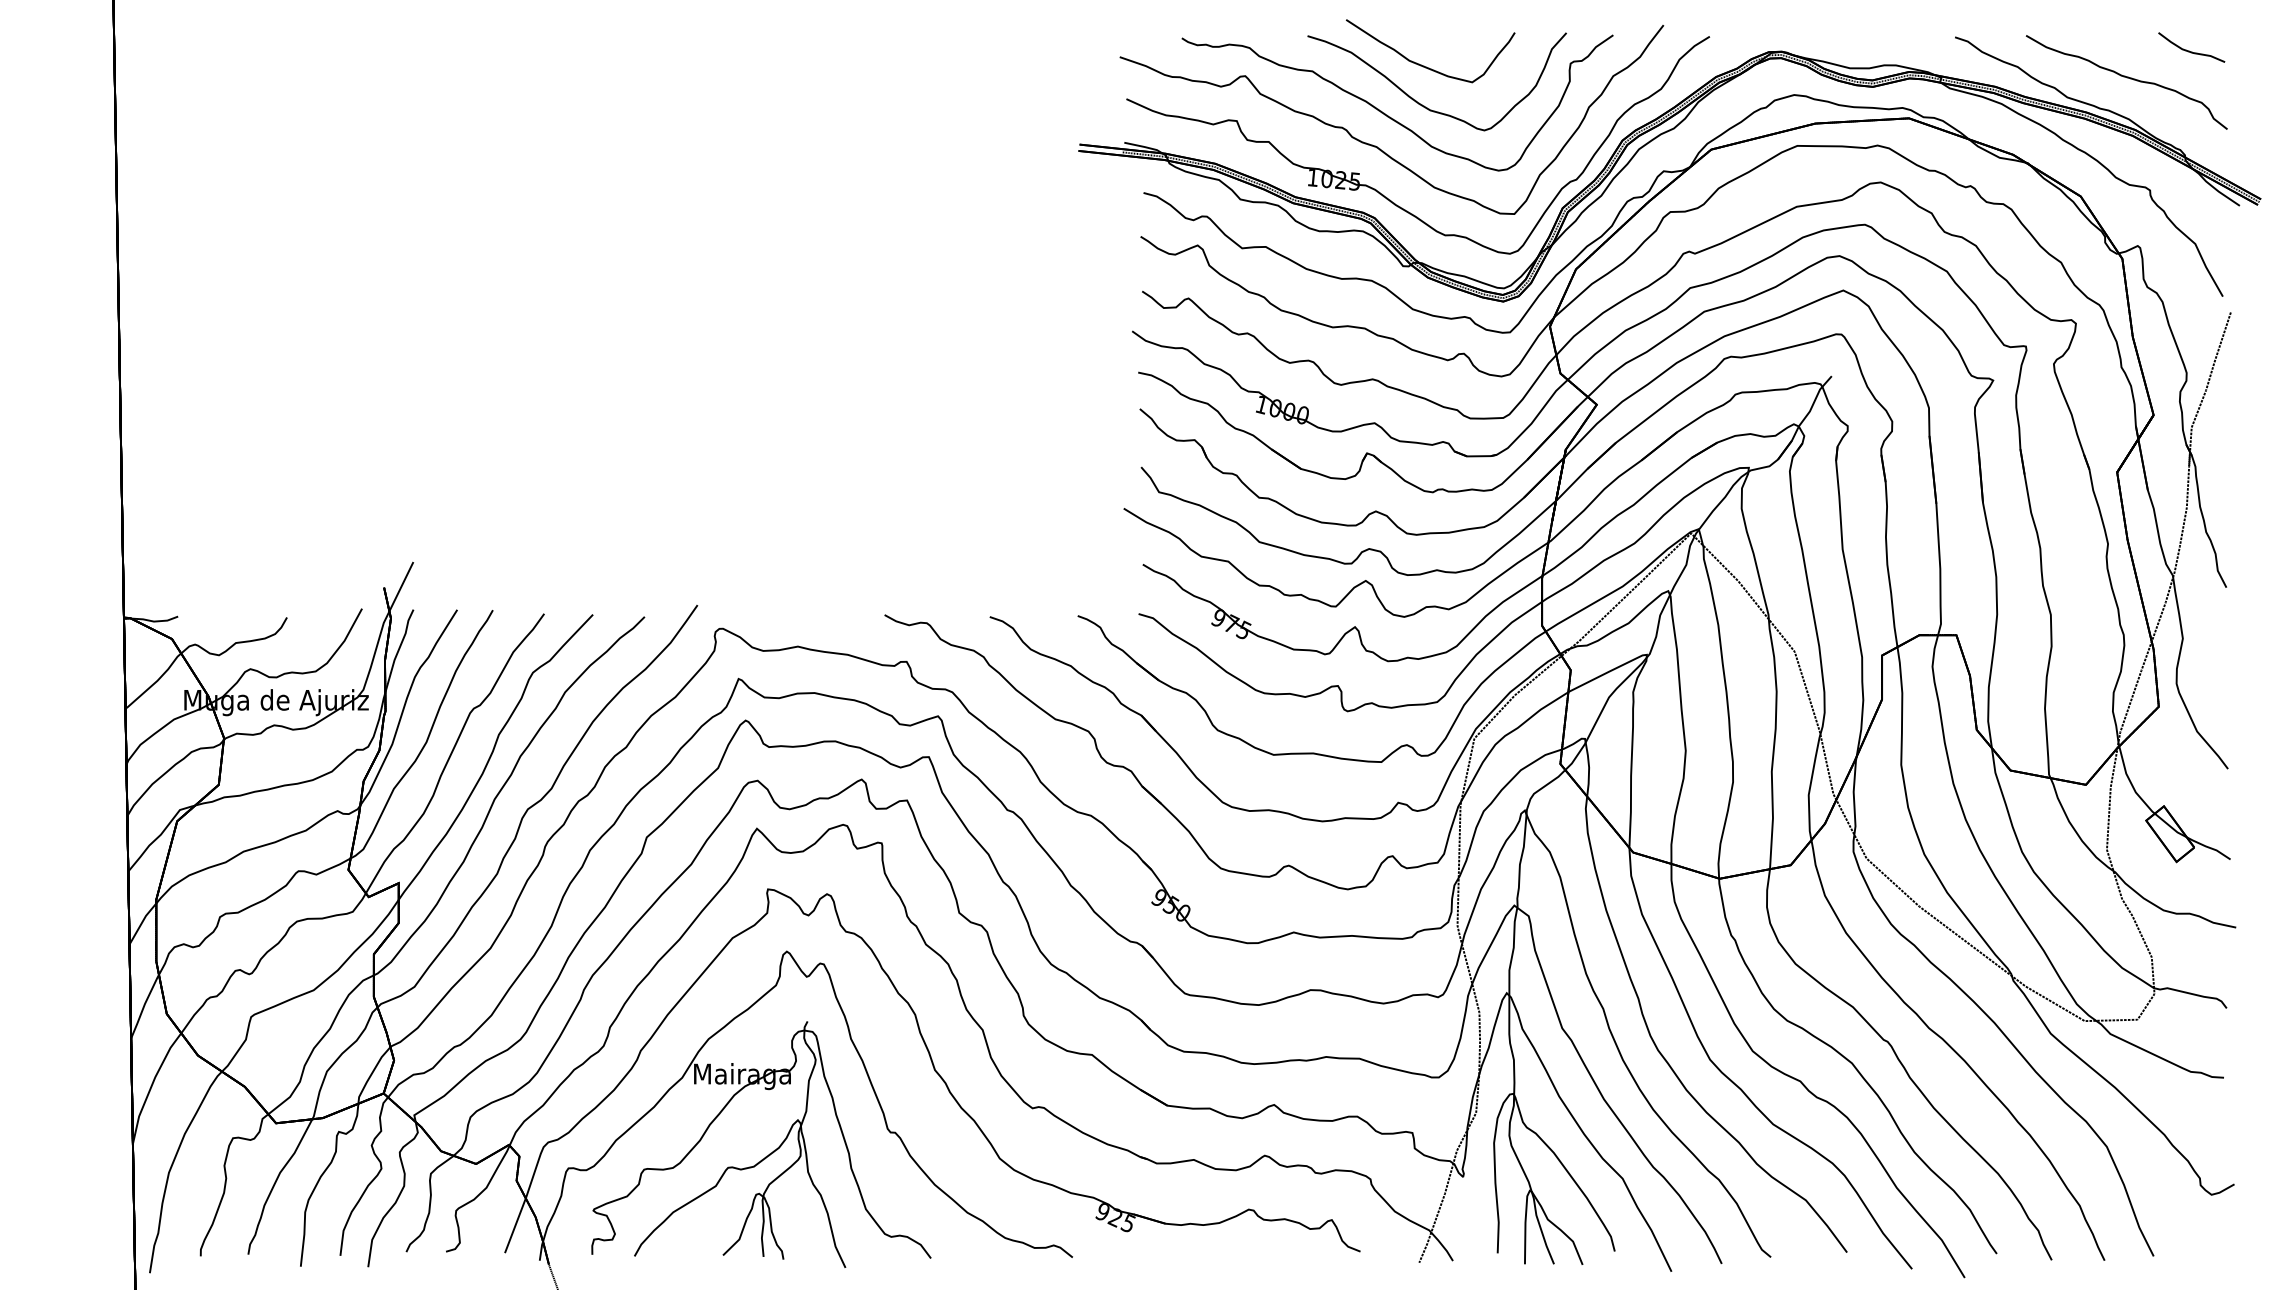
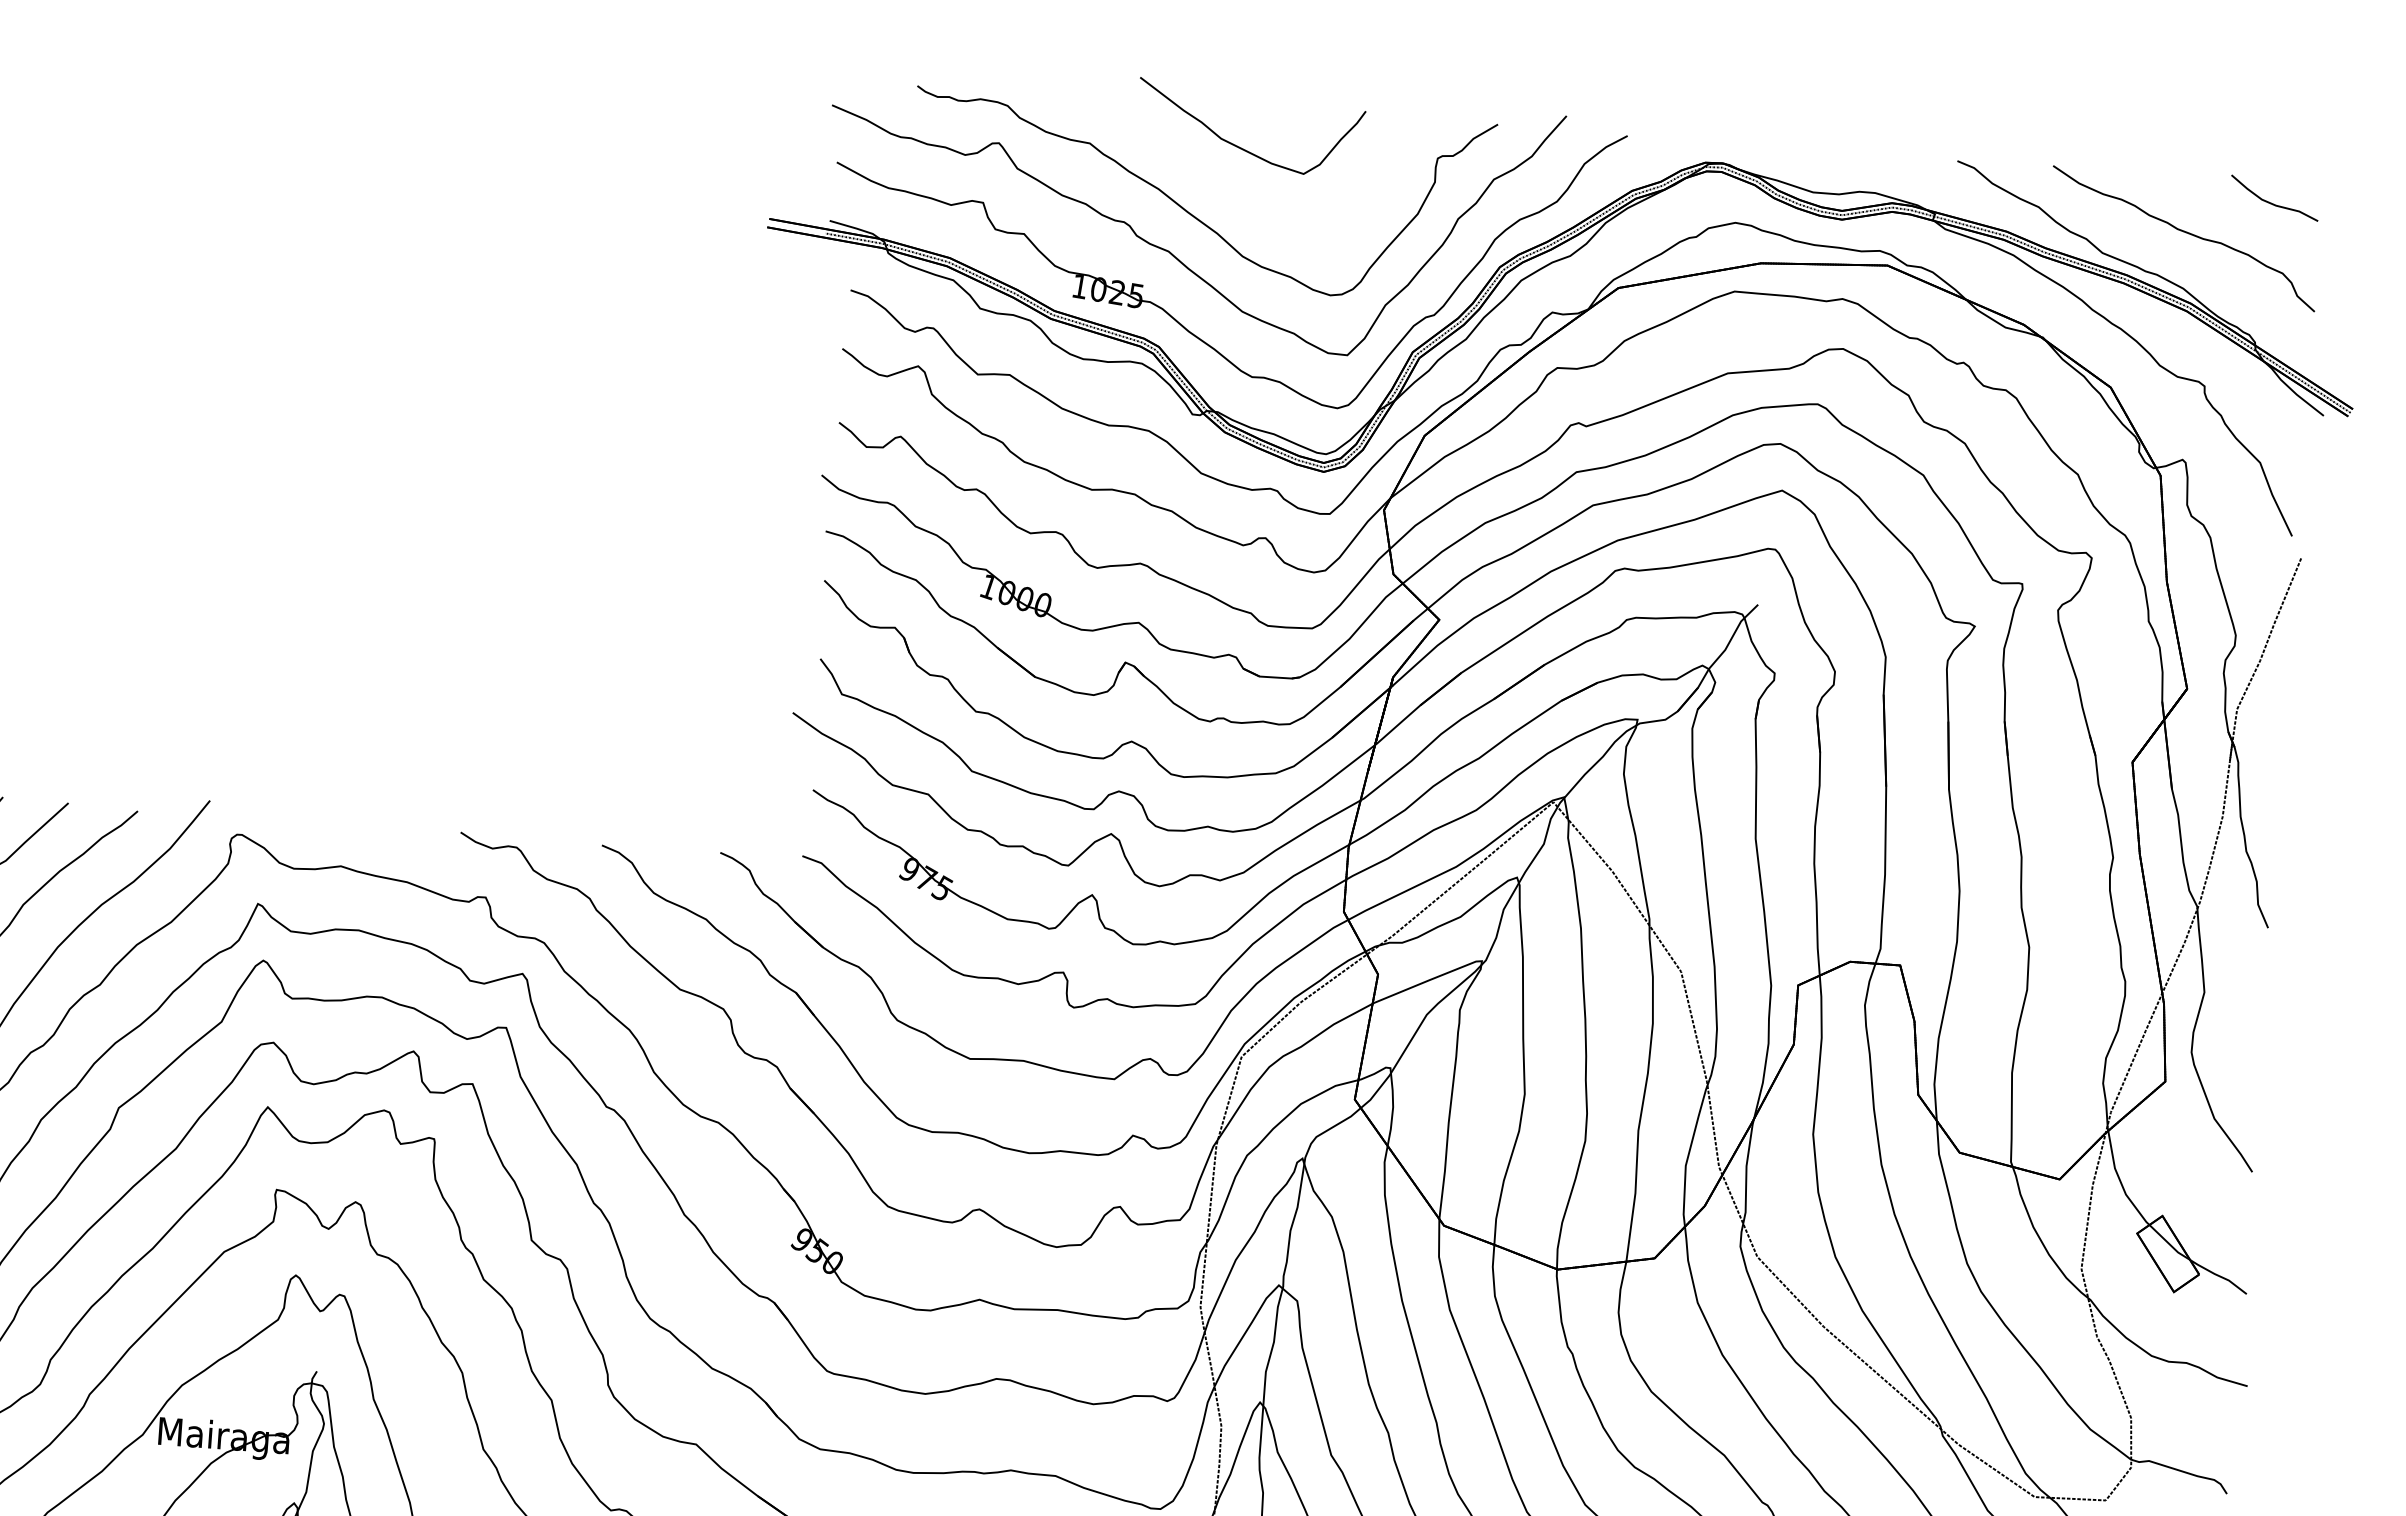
part: (1424, 105) -> (1237, 200), removed

